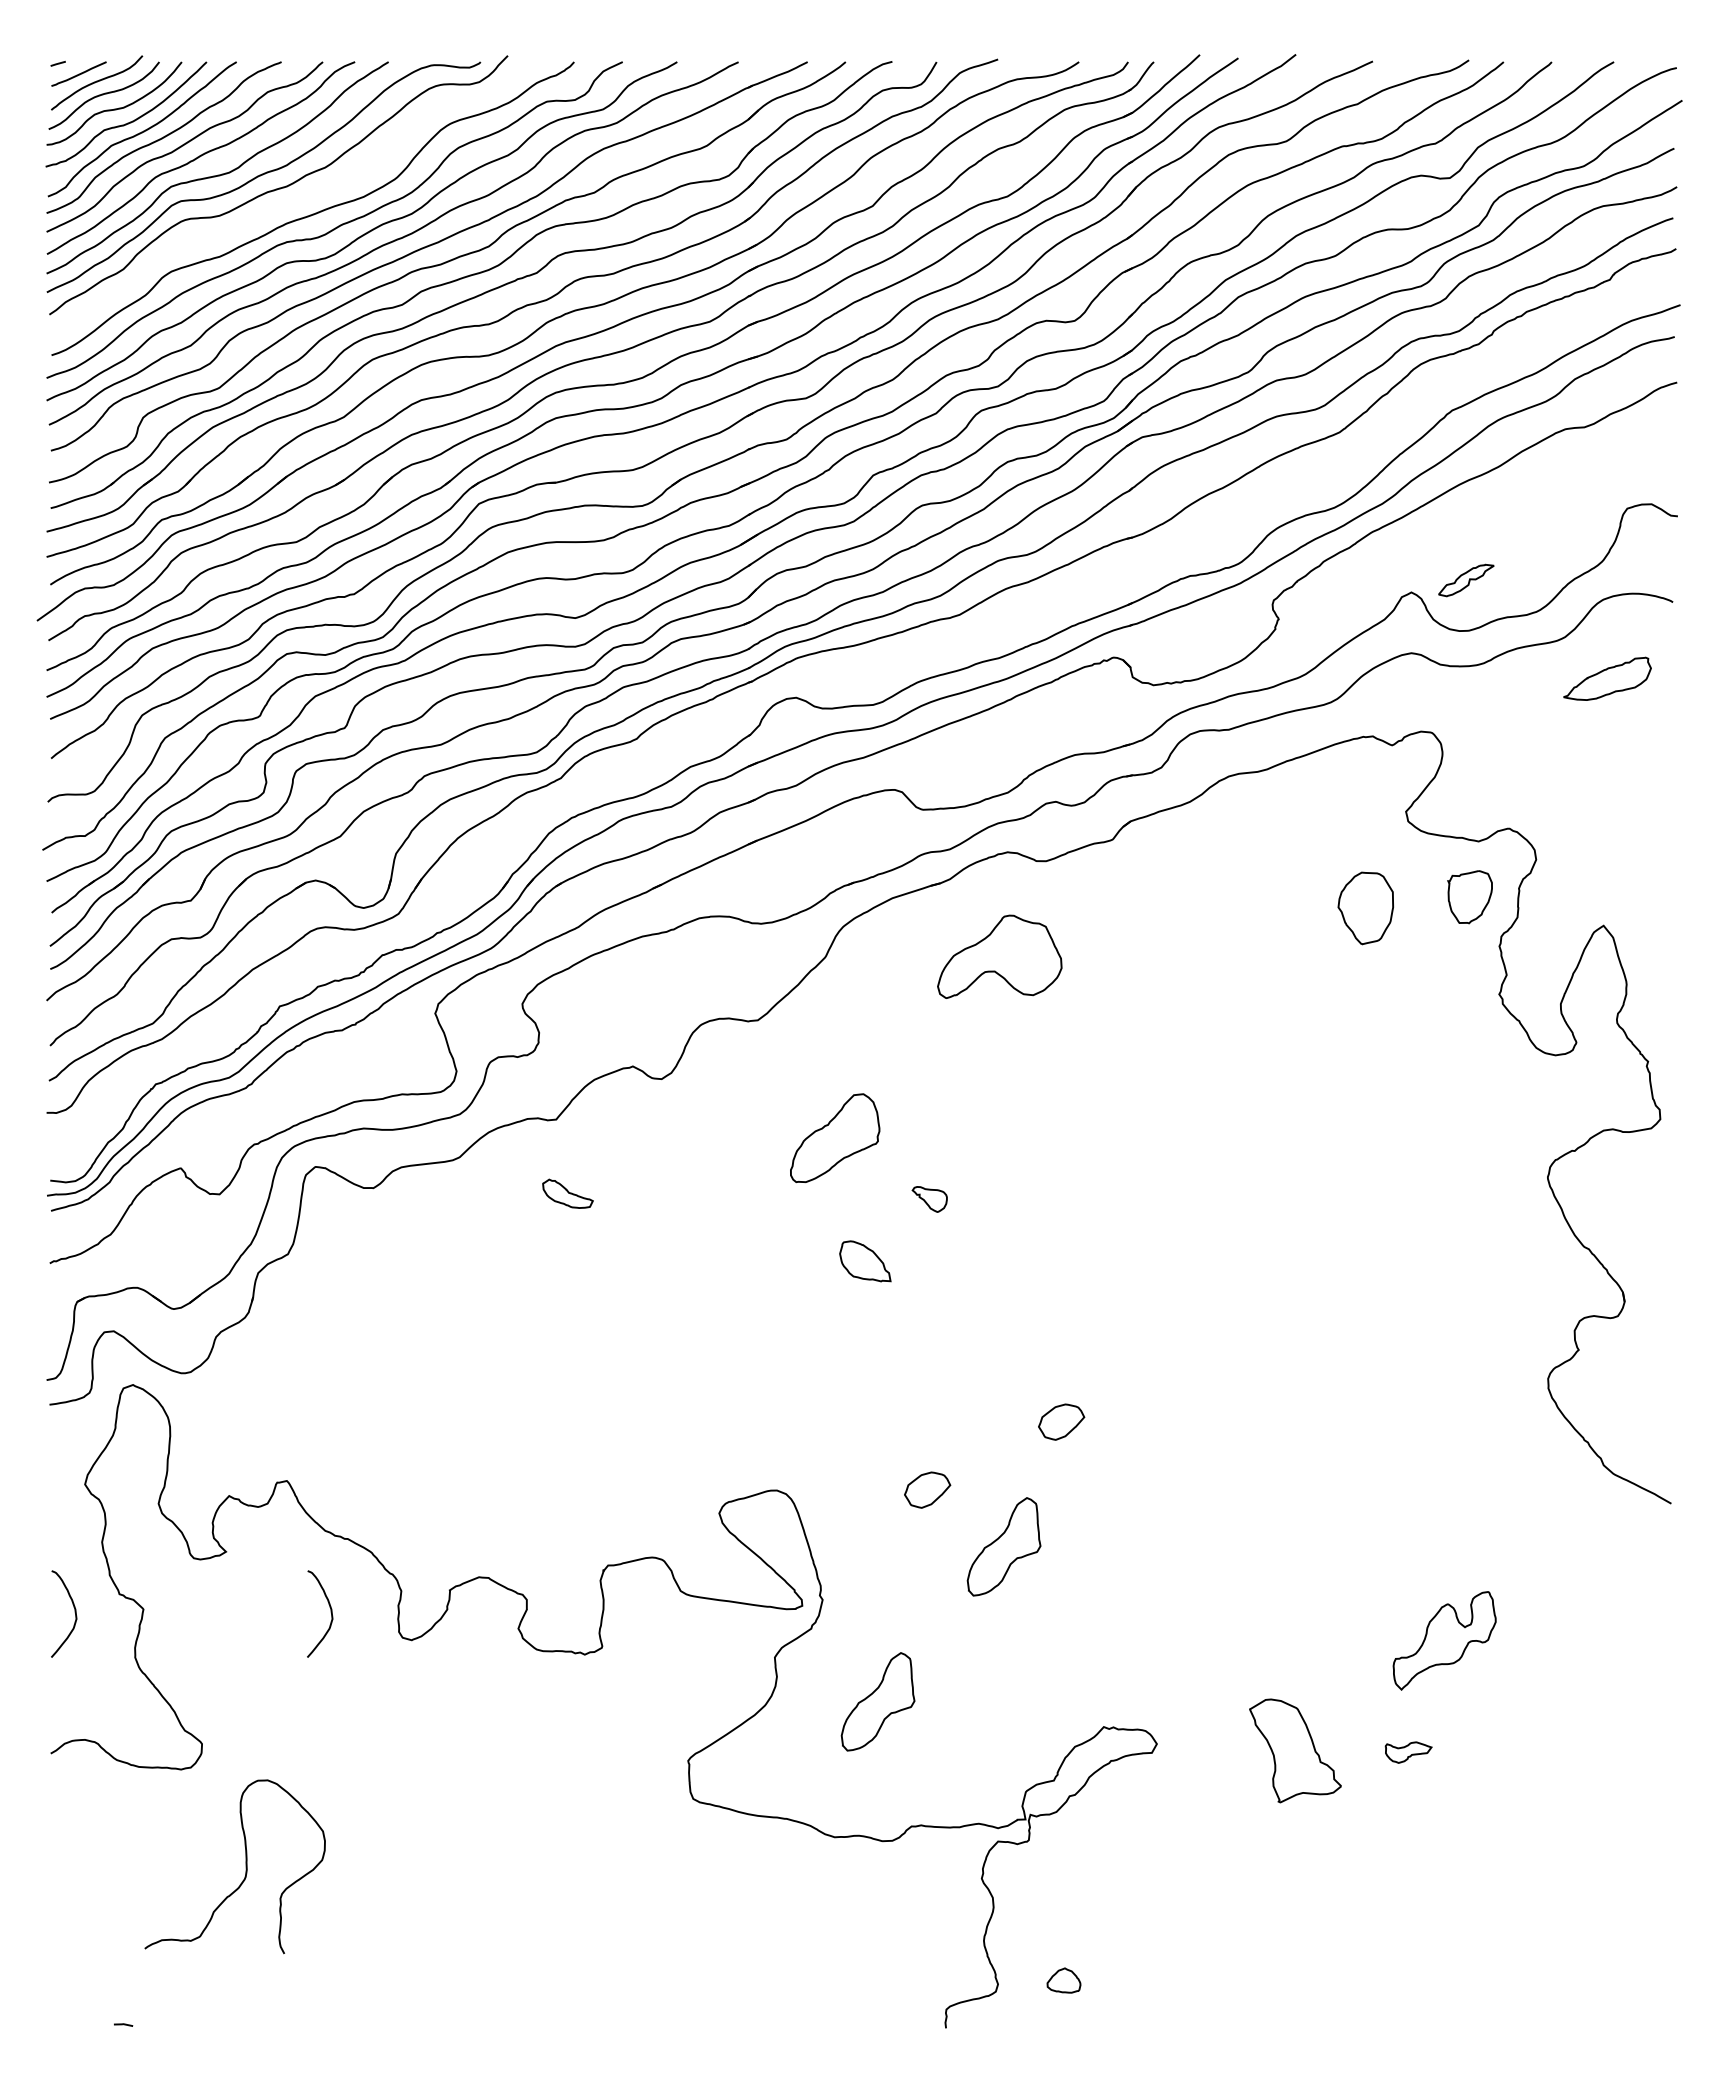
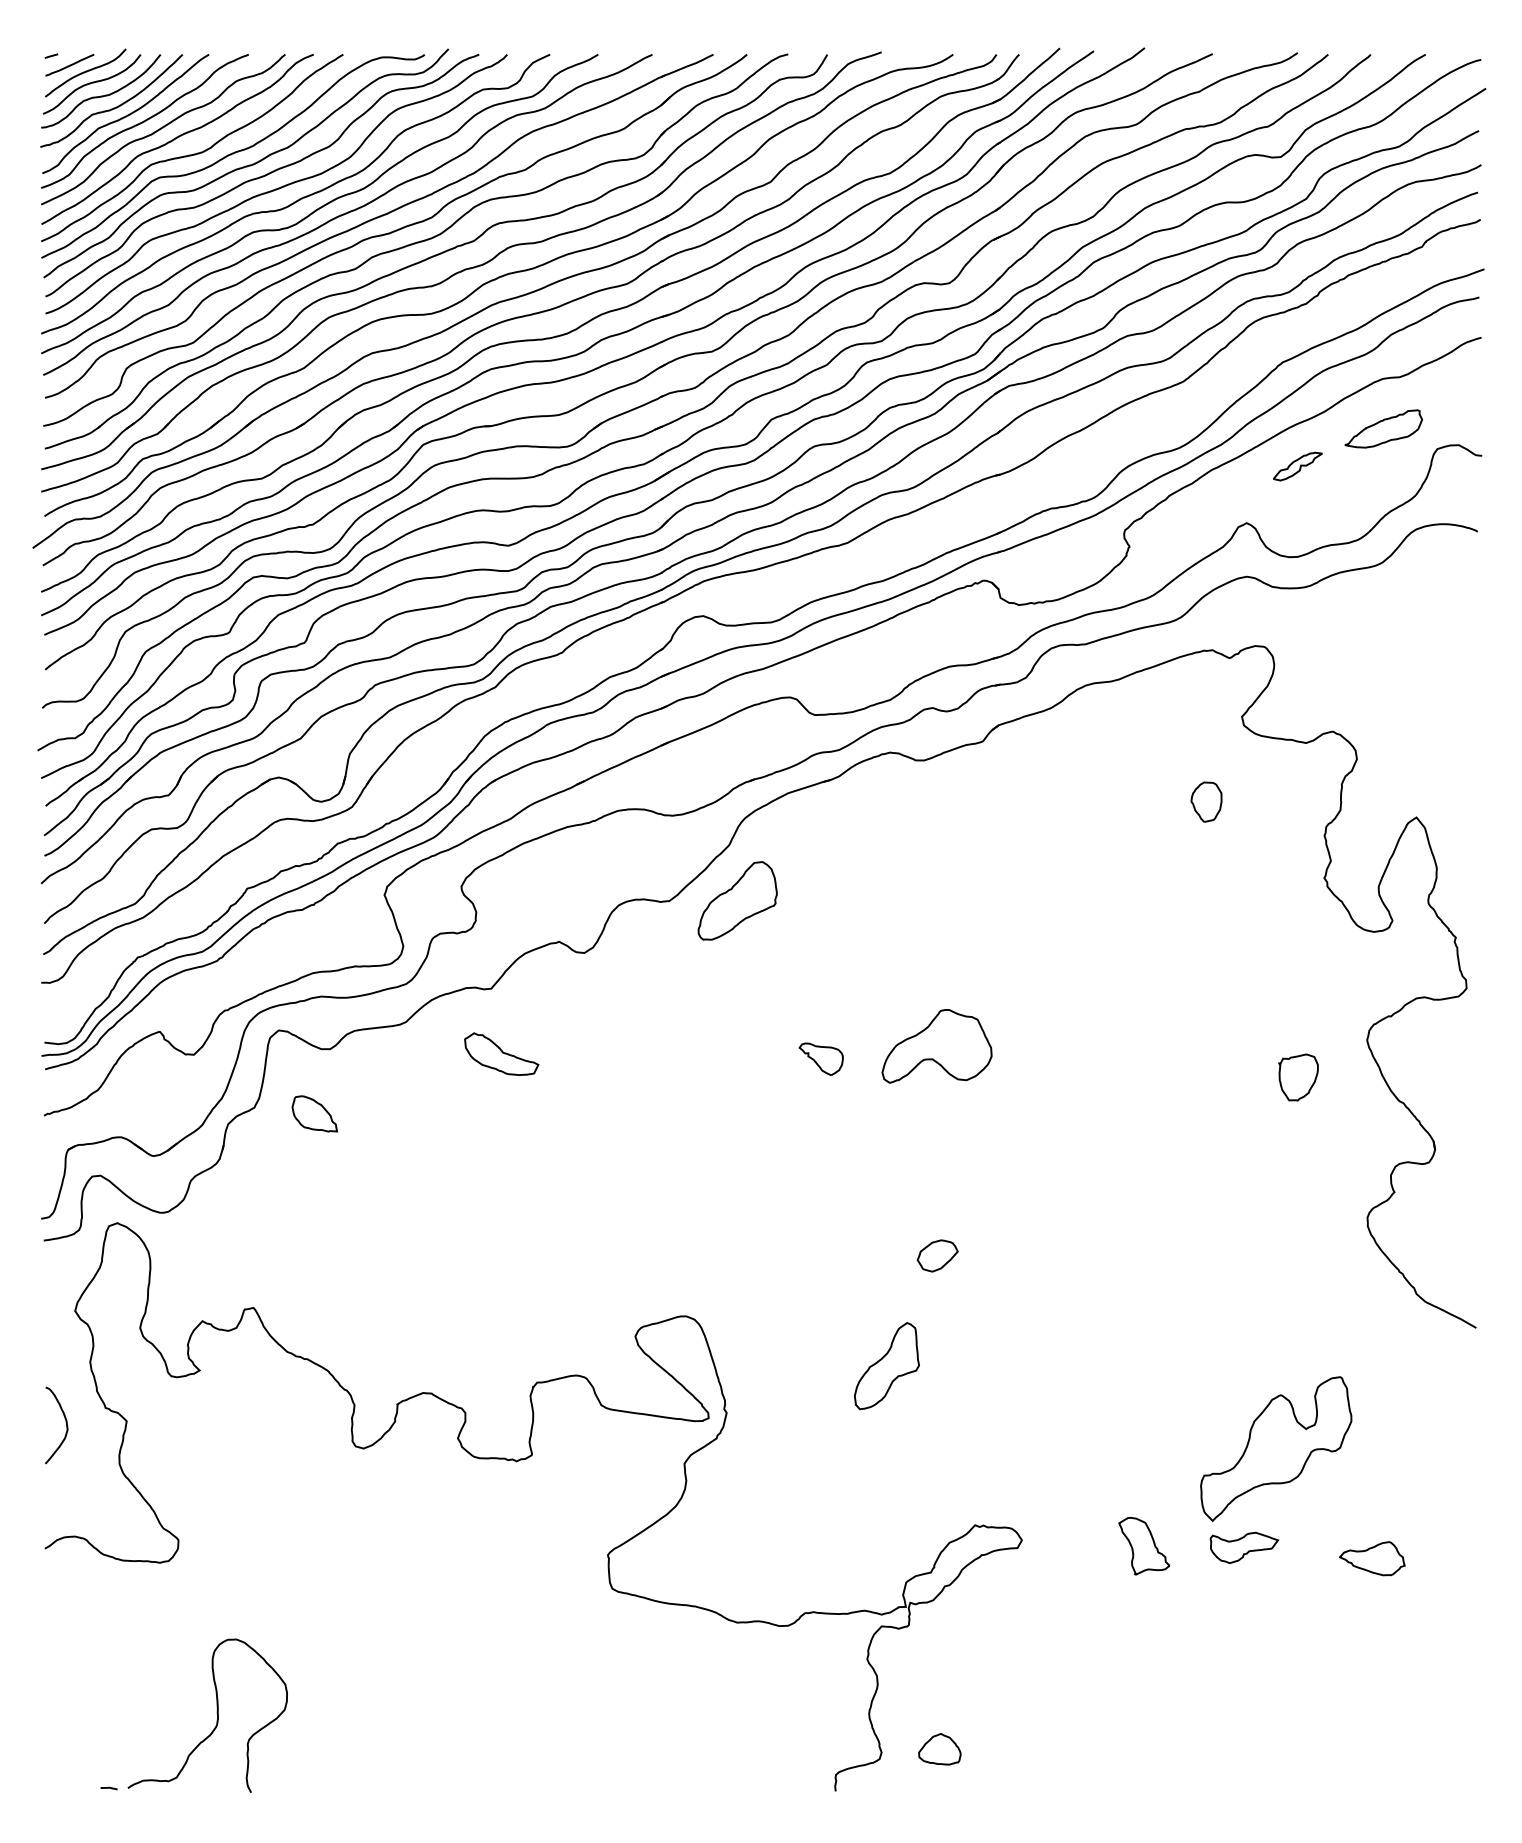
curve: (296, 199) -> (261, 175), added
part: (1466, 580) -> (1298, 466), moved
part: (1607, 678) -> (1383, 428), moved
part: (1469, 897) -> (1298, 1077), moved
part: (1365, 908) -> (1206, 802), size x0.62
part: (999, 956) -> (936, 1046), moved
part: (835, 1137) -> (738, 900), moved
part: (567, 1193) -> (501, 1053), size x1.67
part: (929, 1199) -> (821, 1059), size x1.43
part: (865, 1261) -> (314, 1114), moved
part: (927, 1489) -> (819, 1315), removed
curve: (330, 1612) -> (291, 1424), removed
part: (1444, 1640) -> (1275, 1448), size x1.67
part: (877, 1701) -> (775, 1502), removed
part: (1295, 1750) -> (1144, 1545), size x0.62
part: (1408, 1752) -> (1244, 1547), size x1.67
part: (1553, 1764) -> (1372, 1558), added
curve: (245, 1866) -> (216, 1715), moved
part: (1063, 1980) -> (939, 1749), size x1.43

